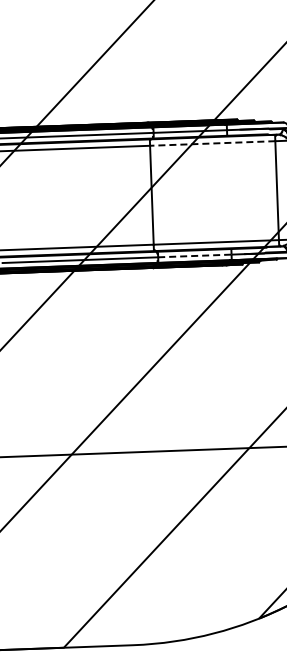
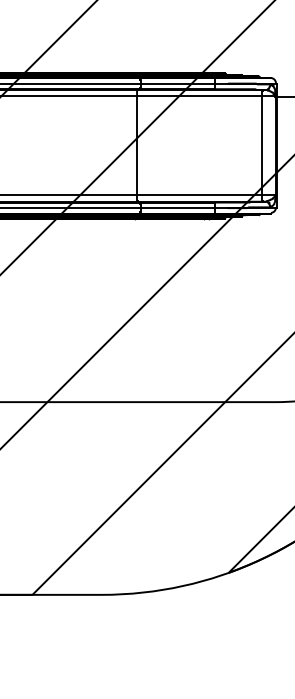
line: (212, 143) -> (199, 96), dashed -> solid
line: (194, 256) -> (177, 208), dashed -> solid

